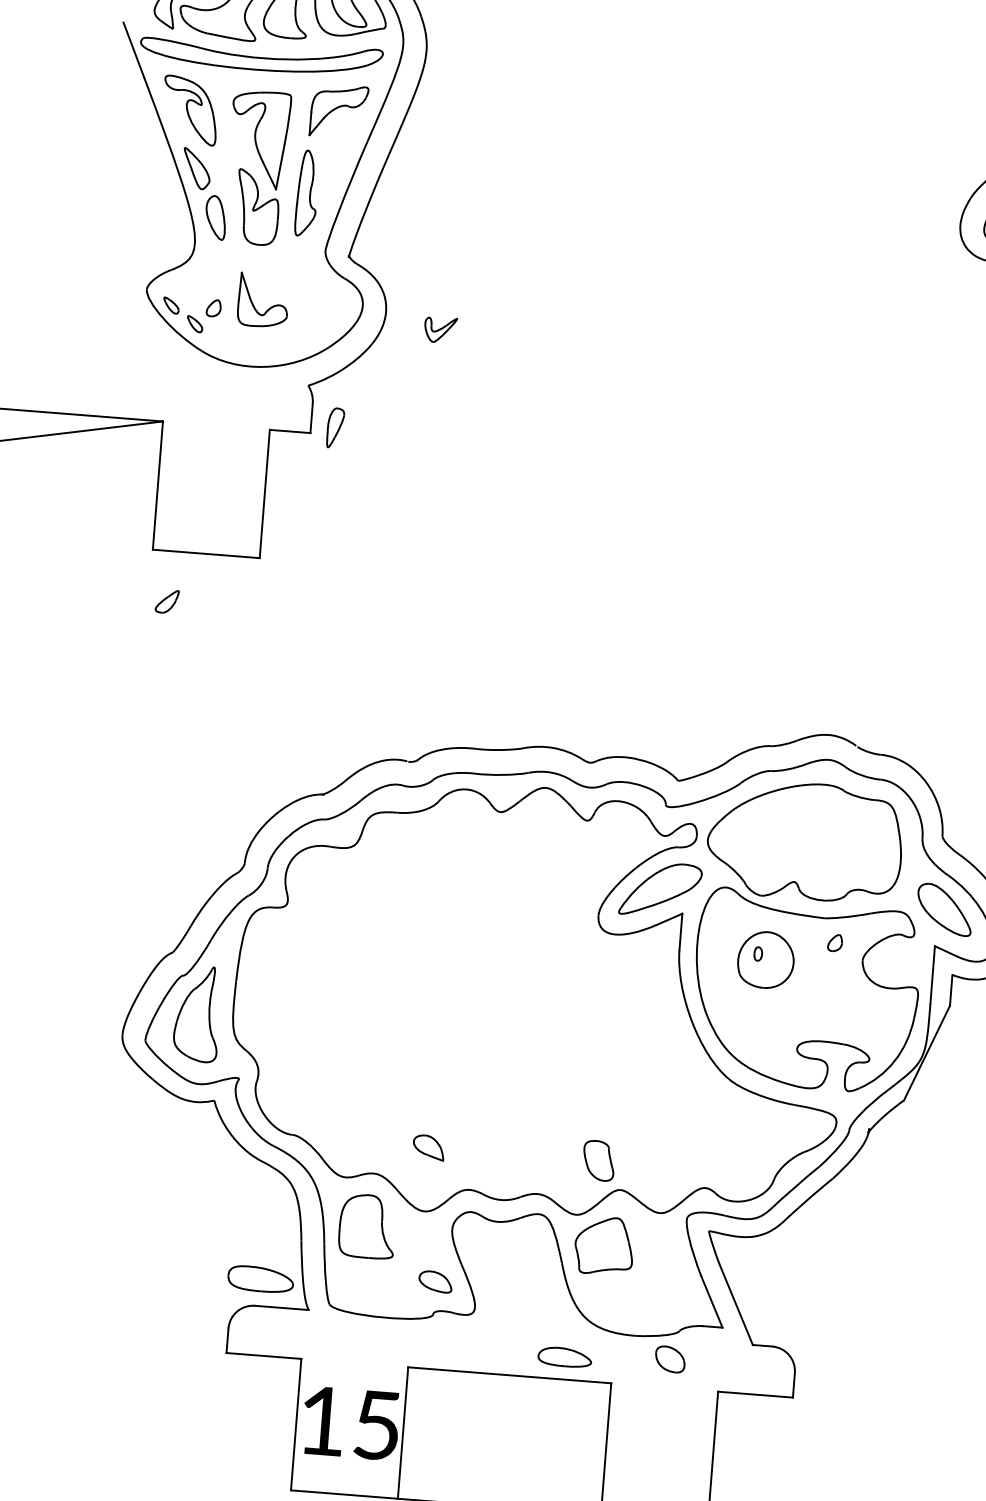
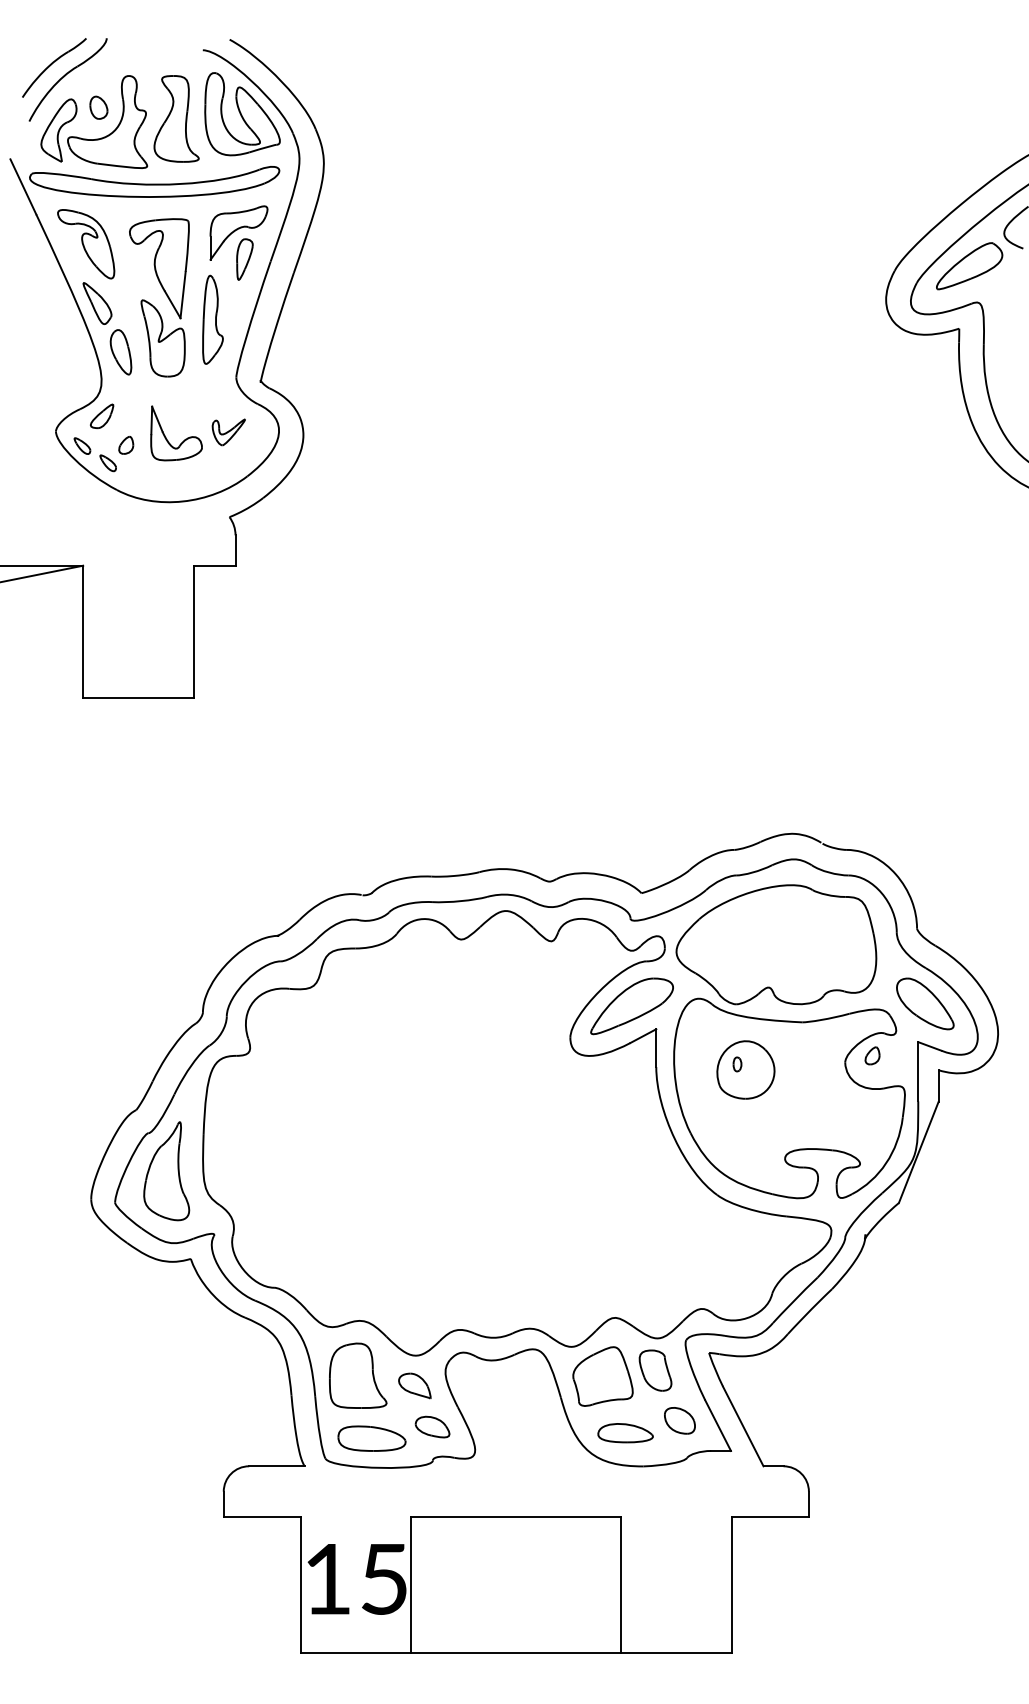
part: (440, 330) -> (228, 432), moved
part: (335, 428) -> (244, 259), moved
part: (167, 600) -> (102, 415), moved
part: (835, 942) -> (872, 1055), moved
part: (428, 1147) -> (414, 1385), moved
part: (598, 1160) -> (655, 1370), moved
part: (260, 1279) -> (371, 1438), moved
part: (564, 1357) -> (625, 1433), moved
part: (669, 1359) -> (679, 1420), moved

